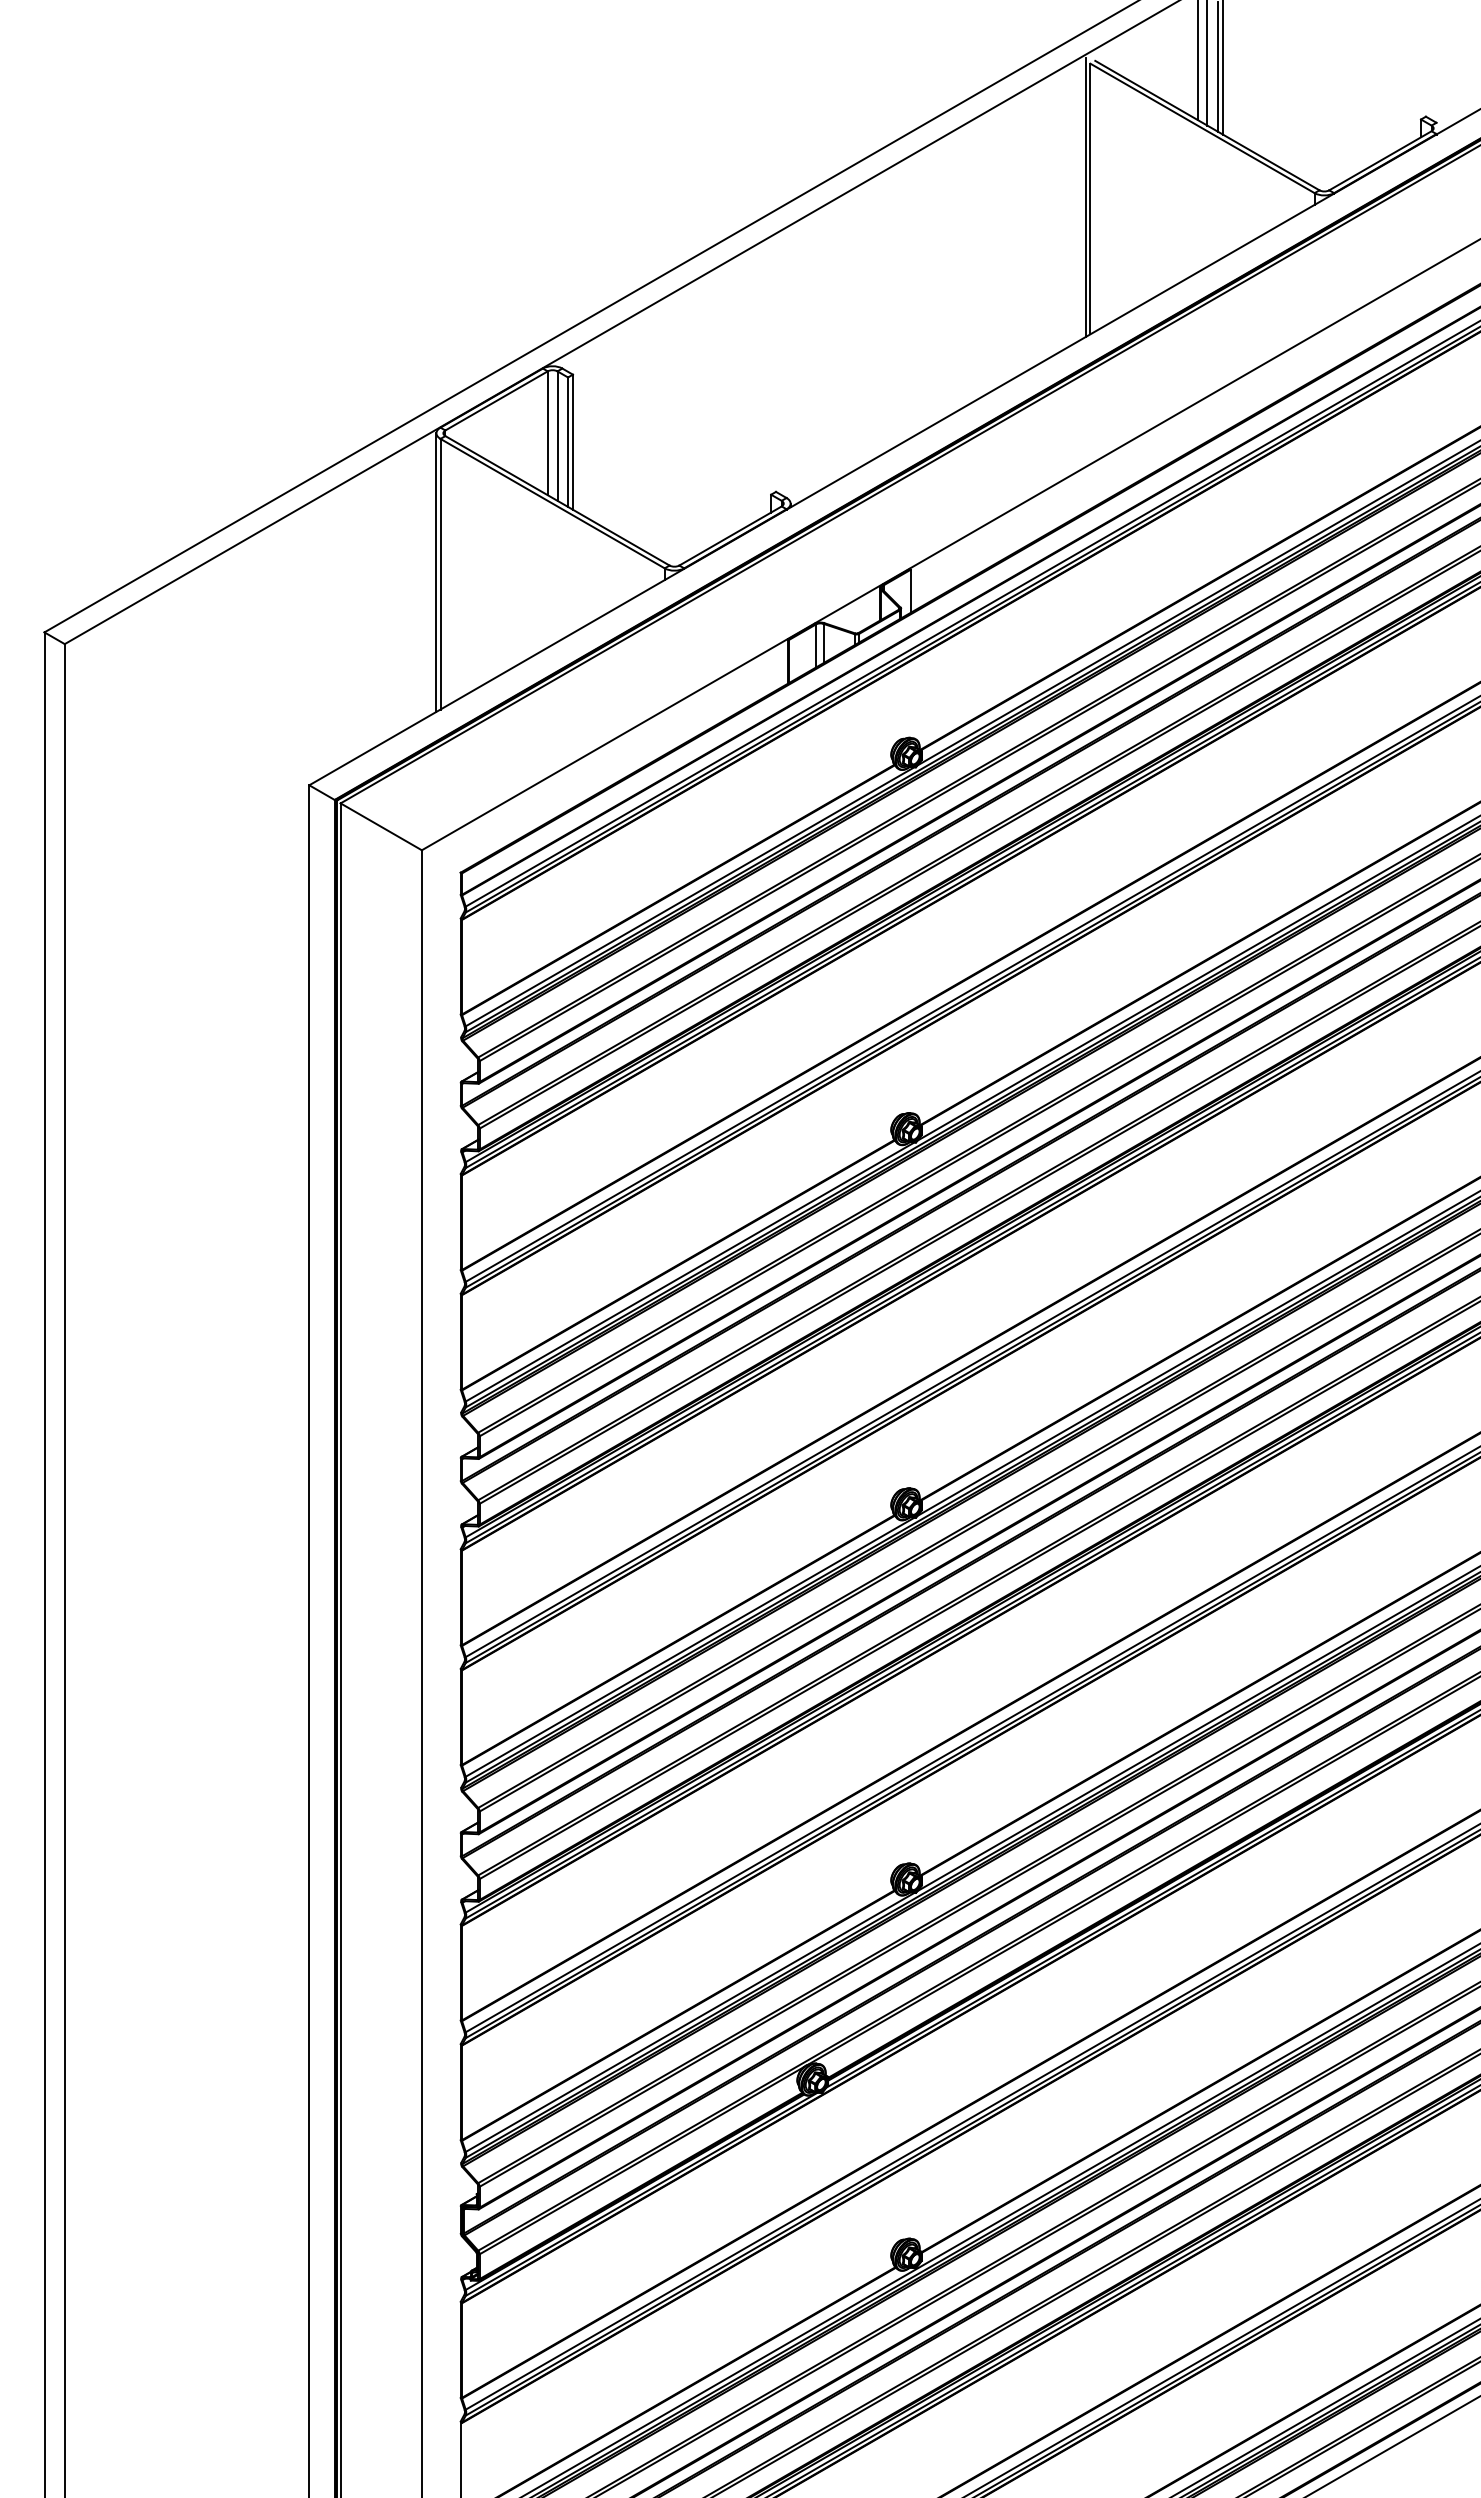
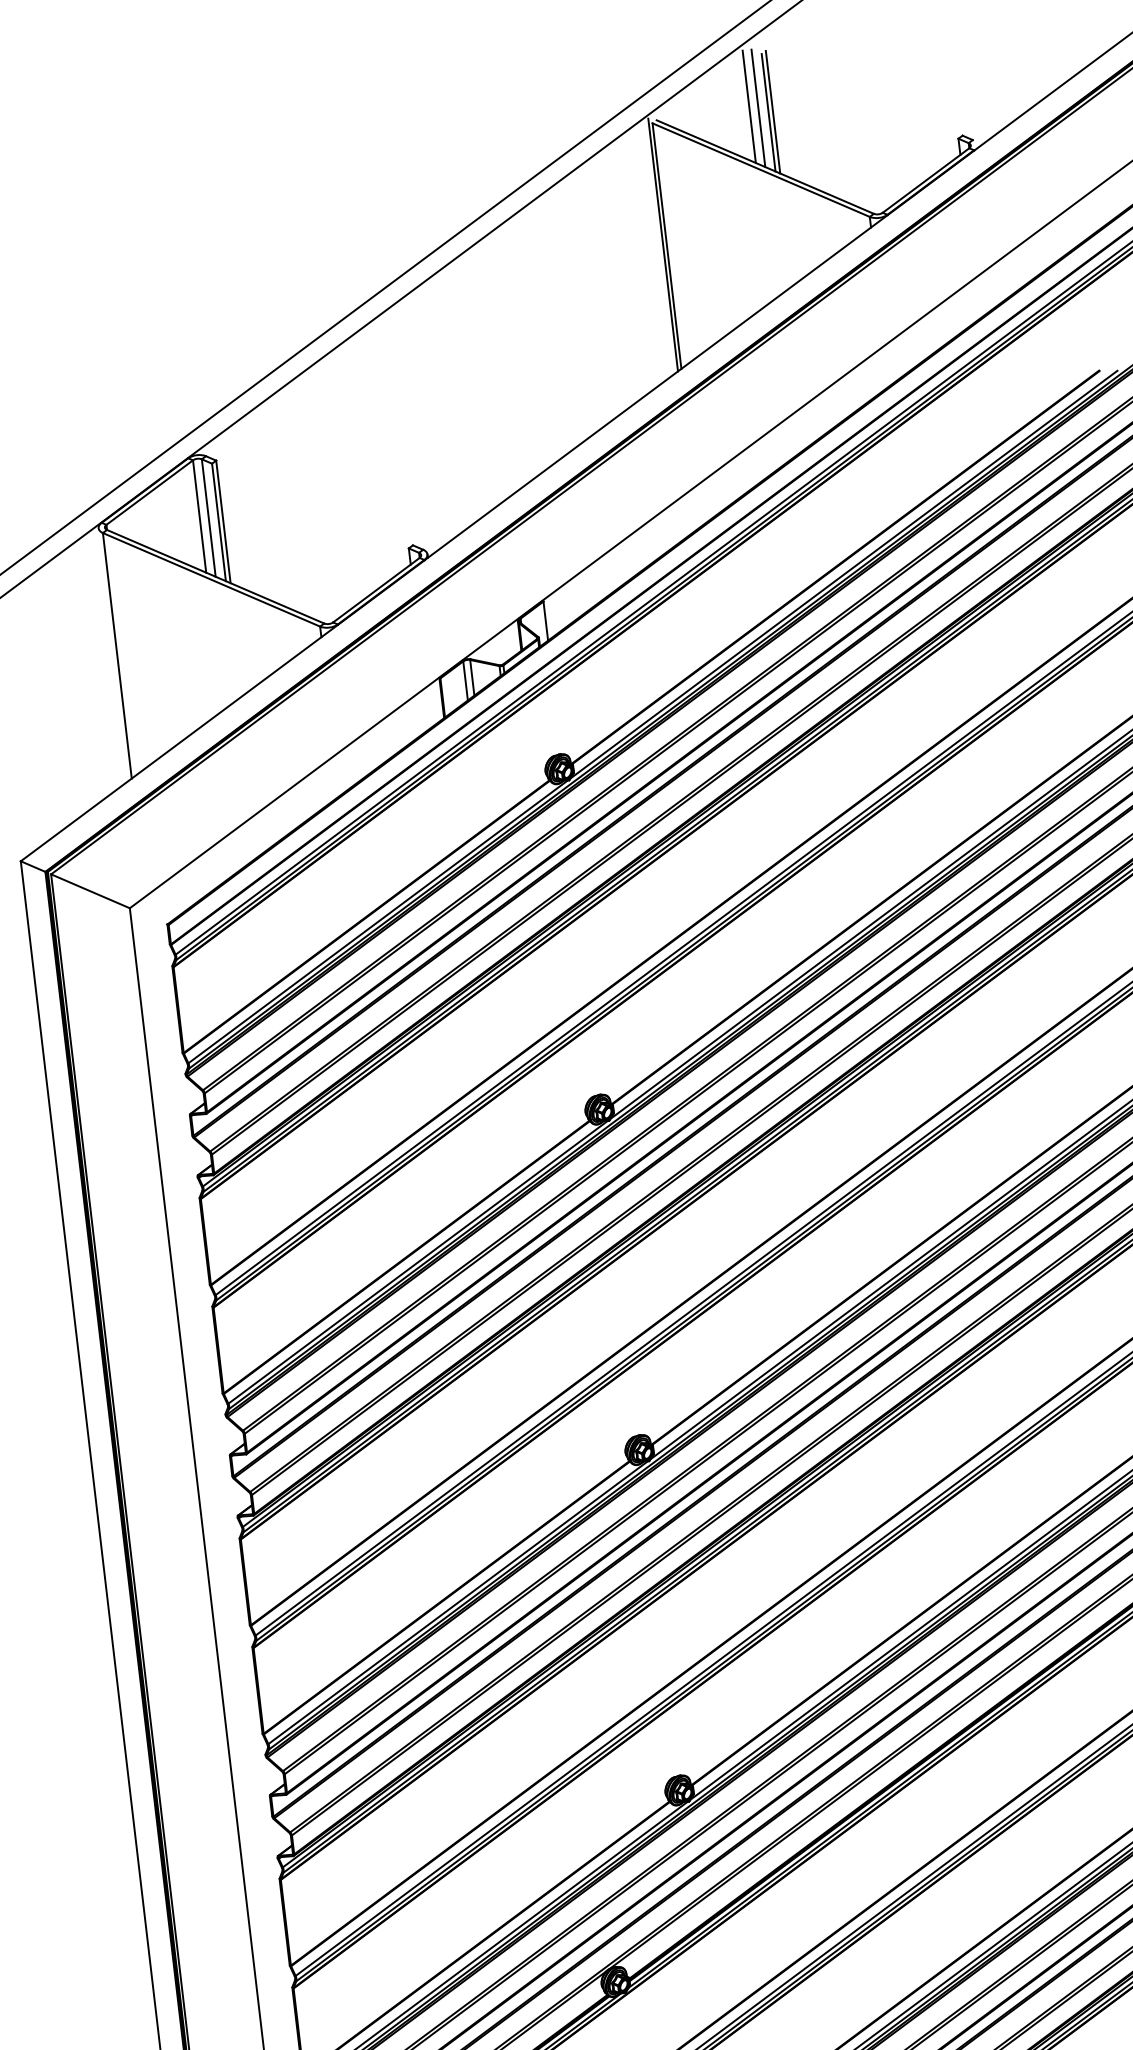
line: (436, 572) -> (113, 654), removed

